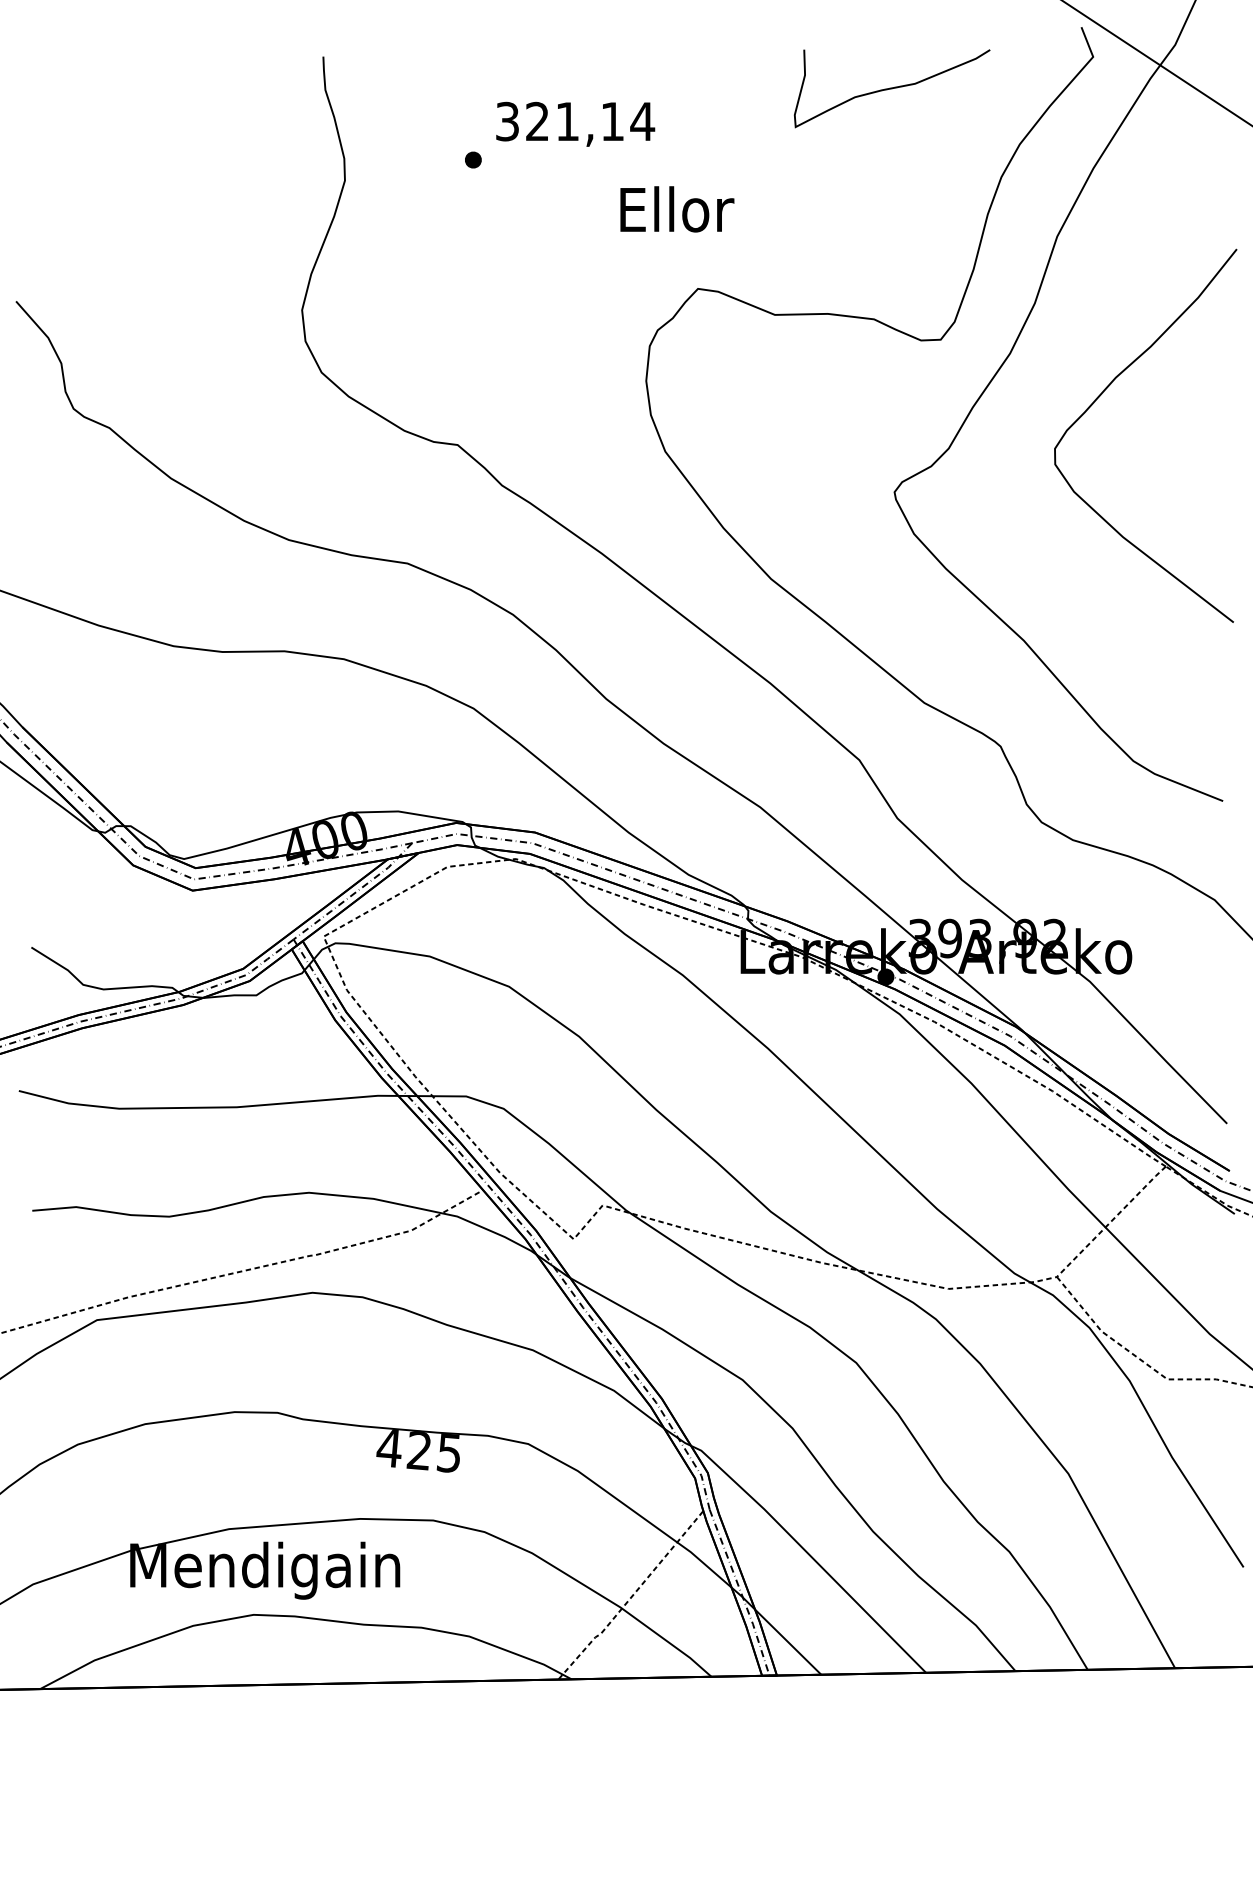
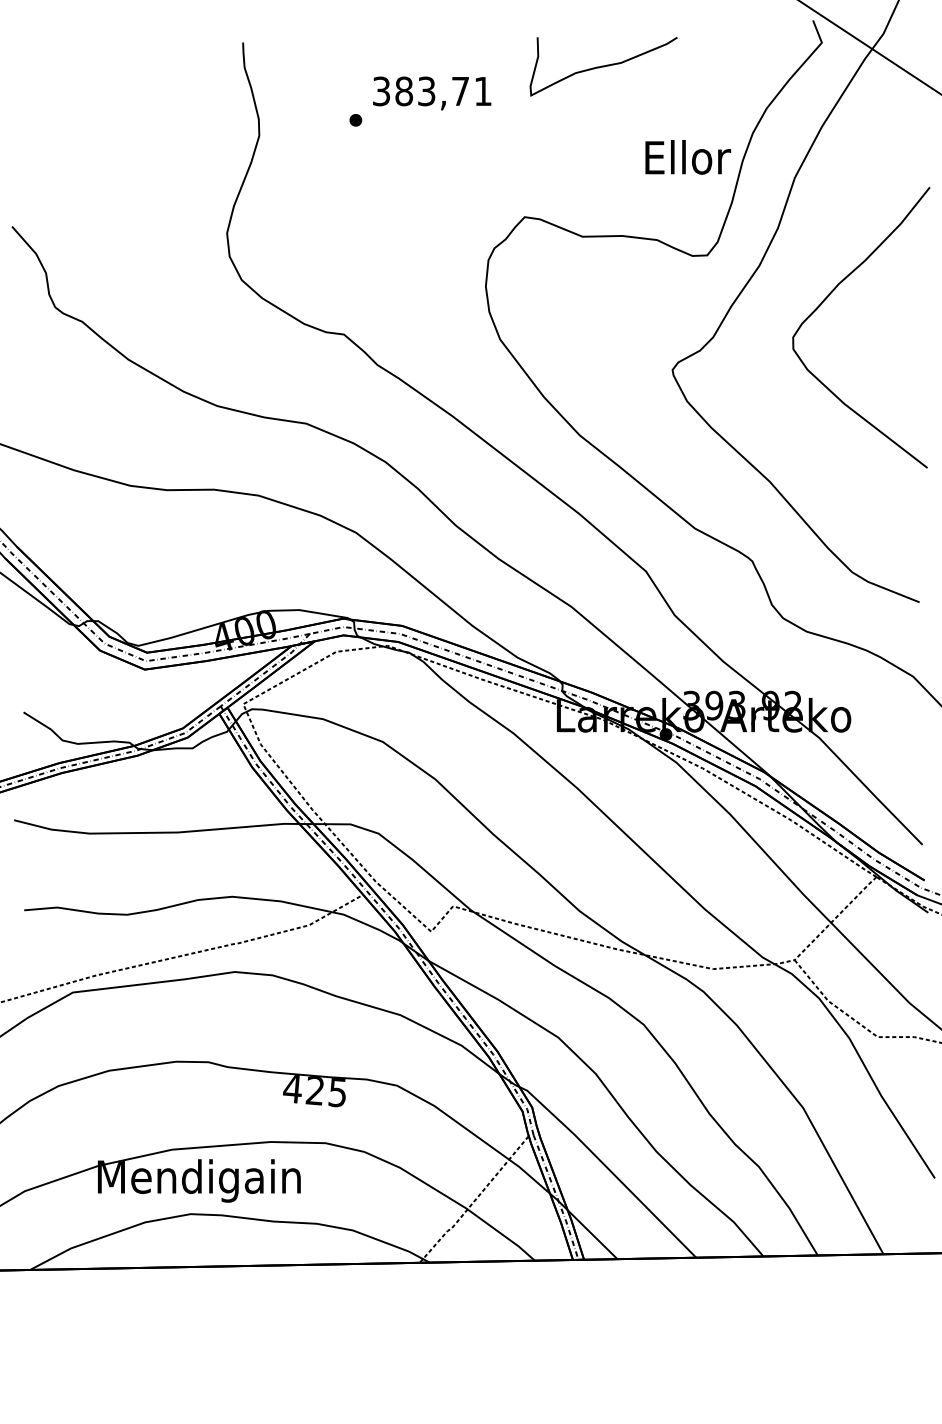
curve: (891, 88) -> (603, 66), moved
text: (589, 121) -> (443, 91), 321,14 -> 383,71
text: (677, 209) -> (688, 157), moved

